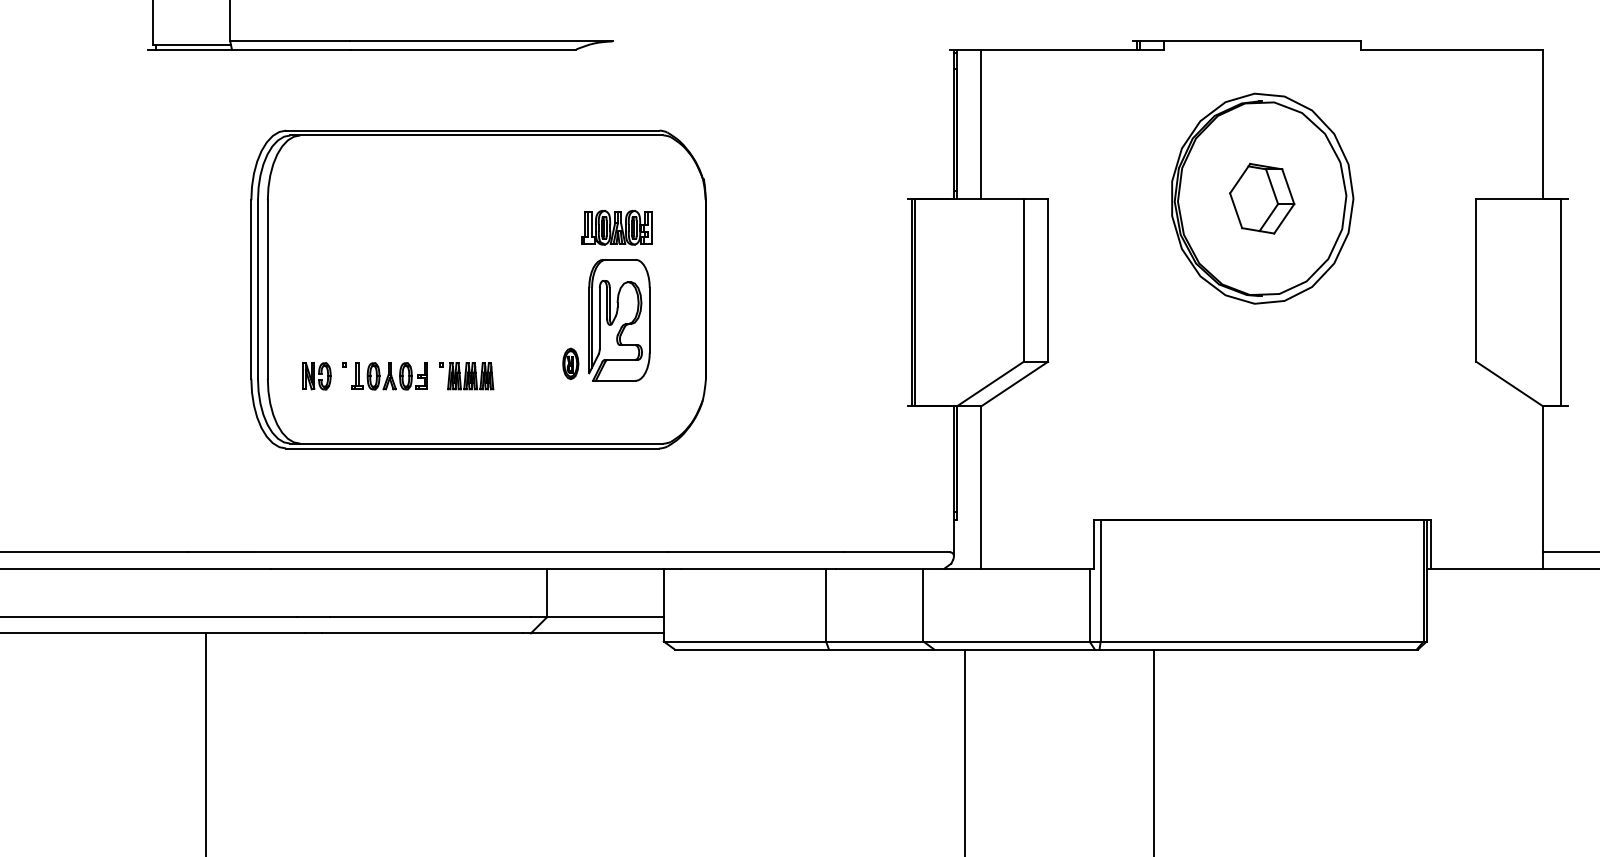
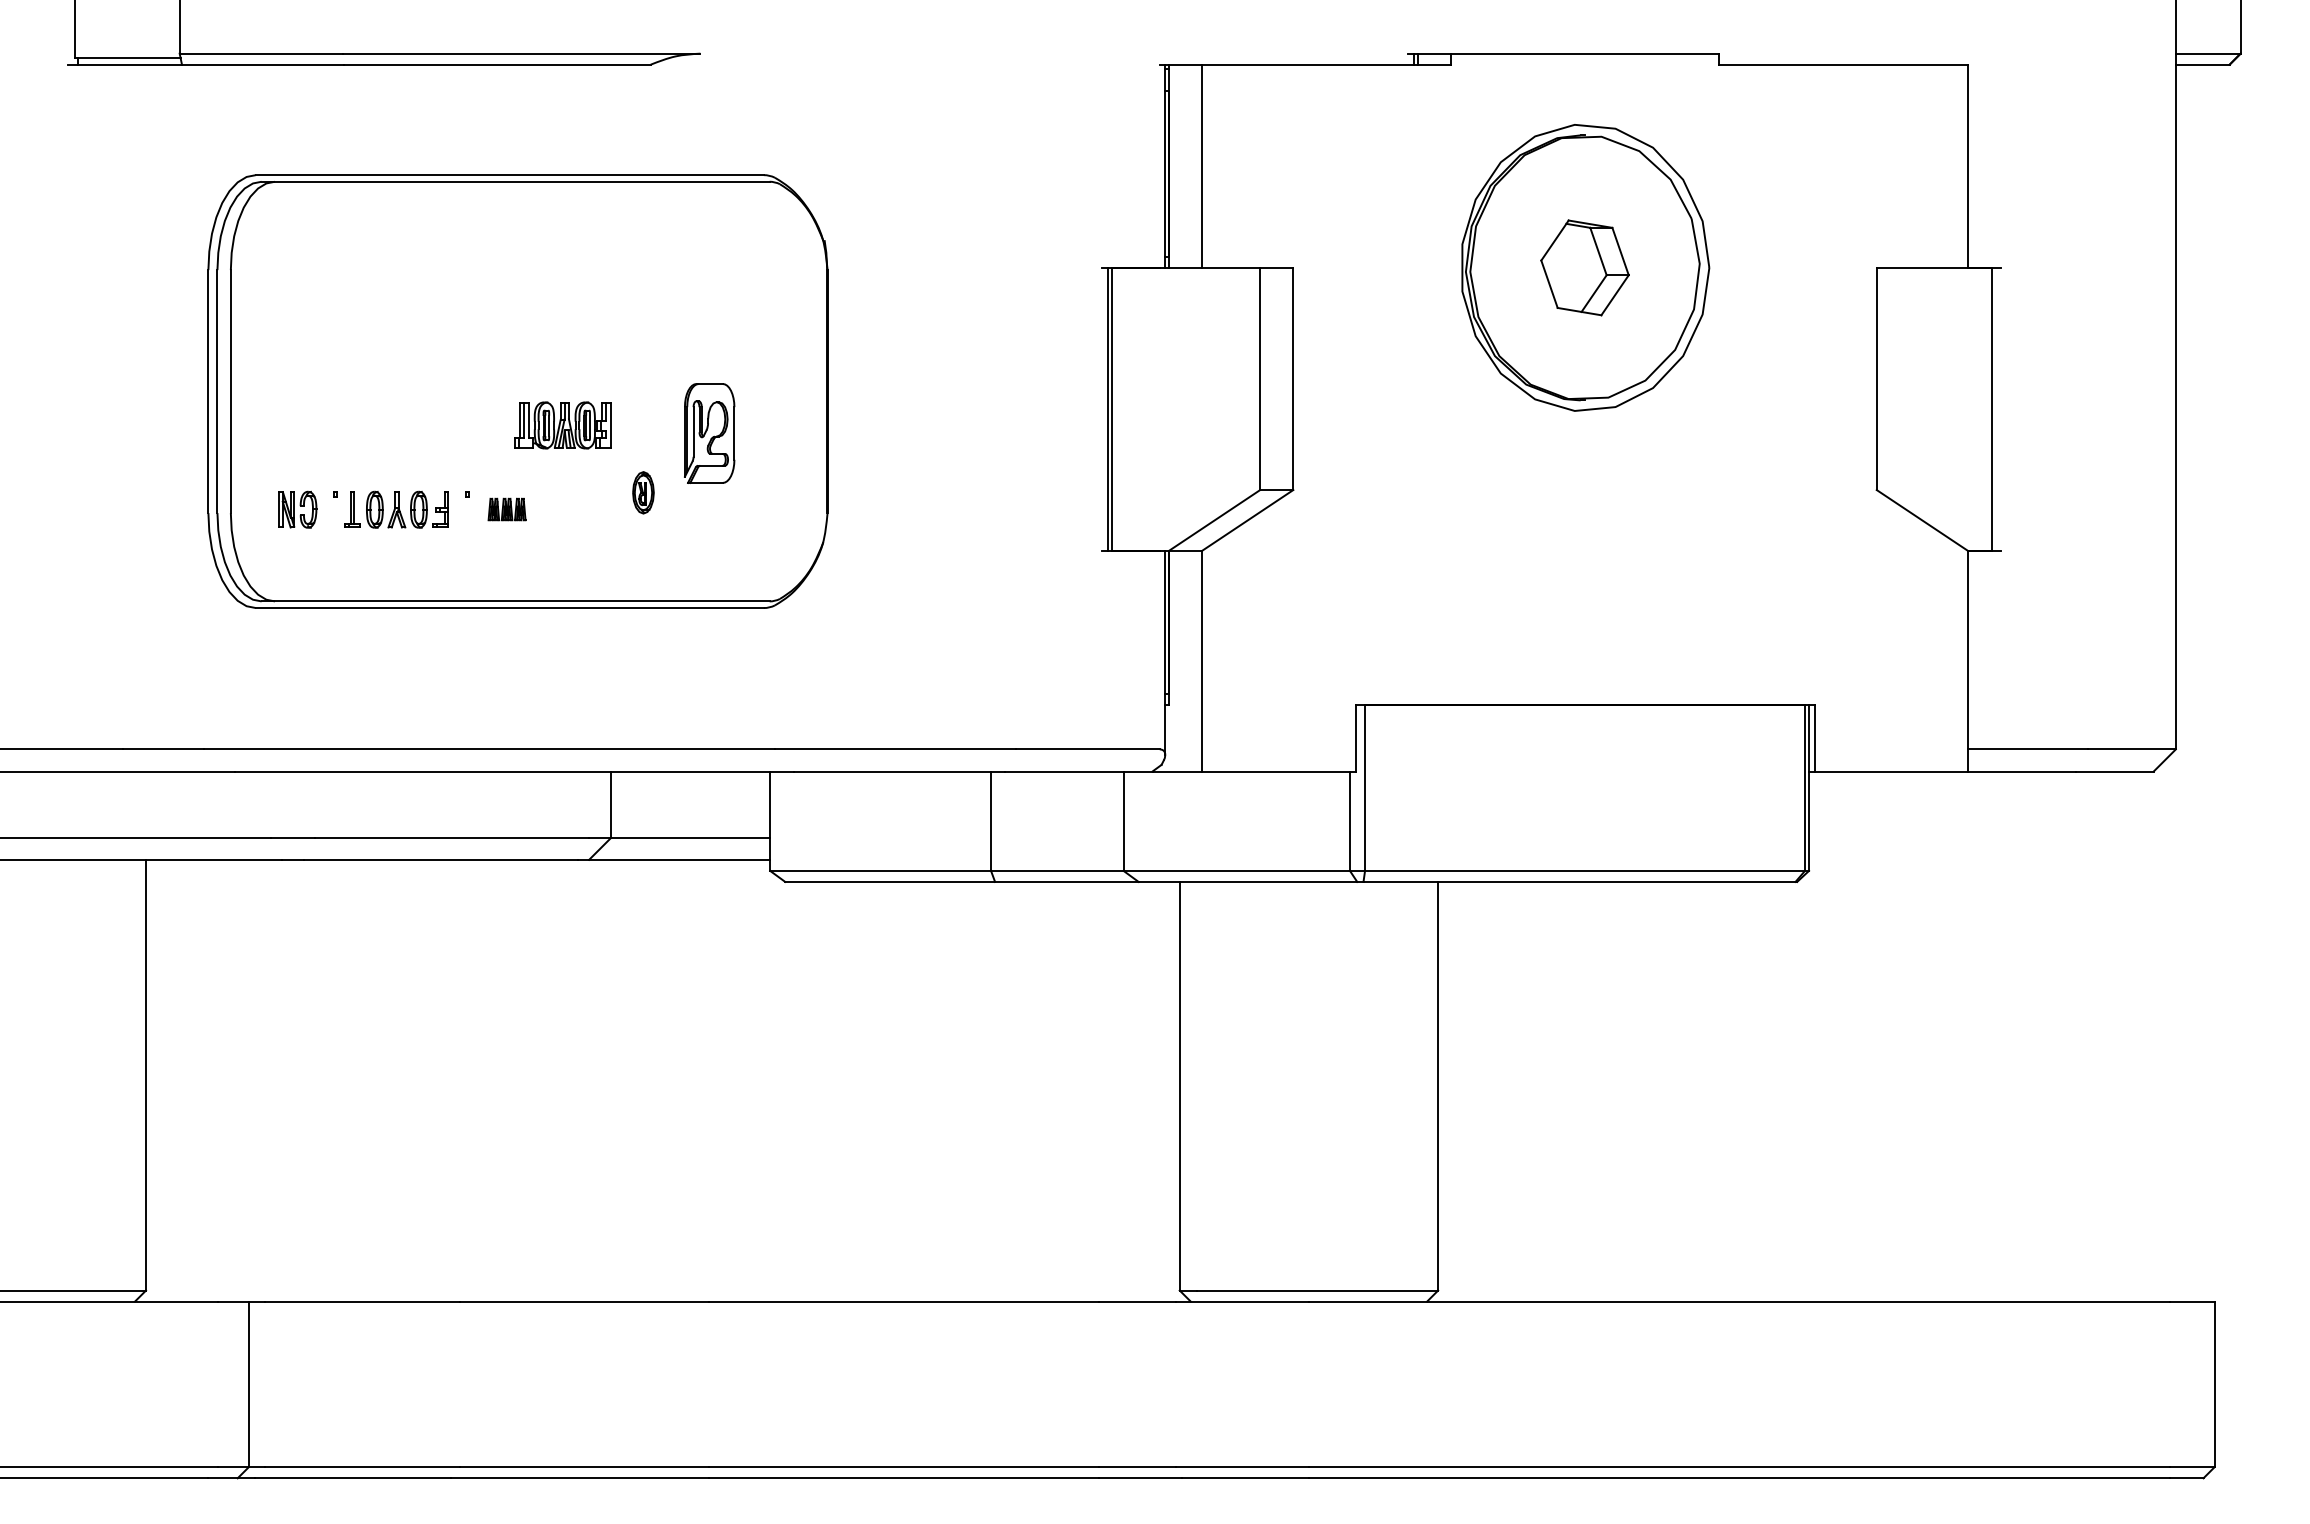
part: (616, 227) -> (562, 425), moved
part: (619, 320) -> (709, 433), size x0.6
part: (470, 376) -> (506, 509), size x0.6

